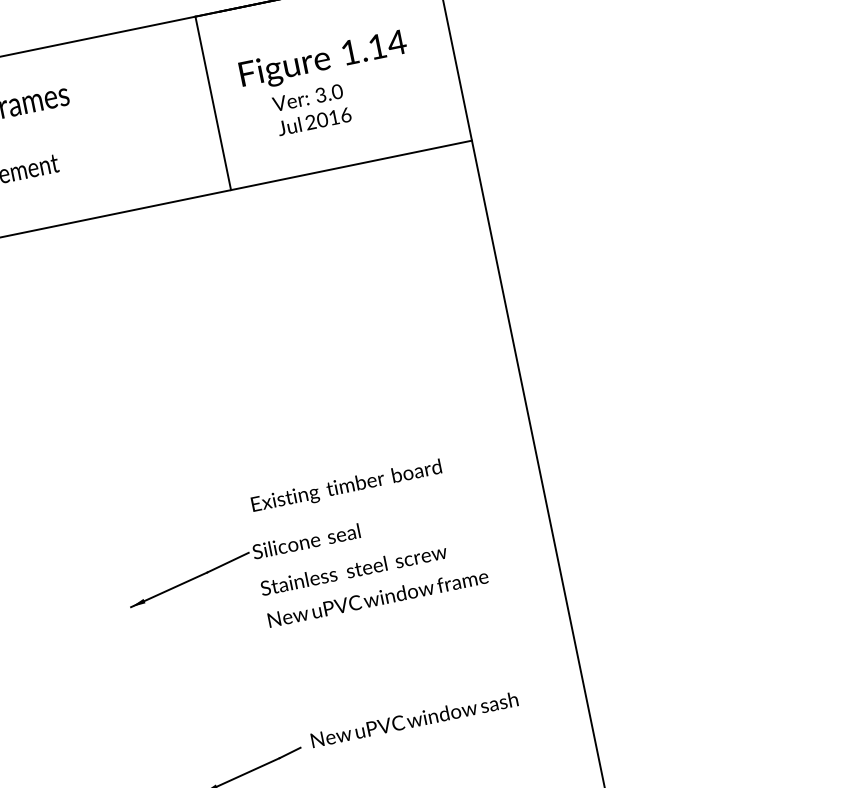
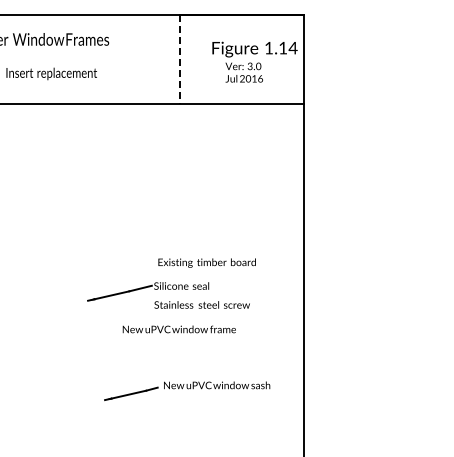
text: (327, 83) -> (254, 61), moved
line: (214, 103) -> (180, 59), solid -> dashed
text: (376, 598) -> (178, 329), moved

